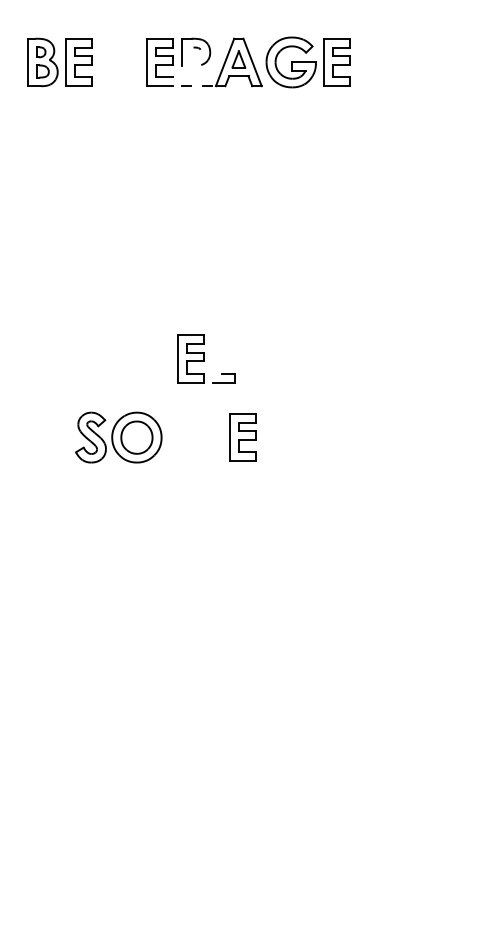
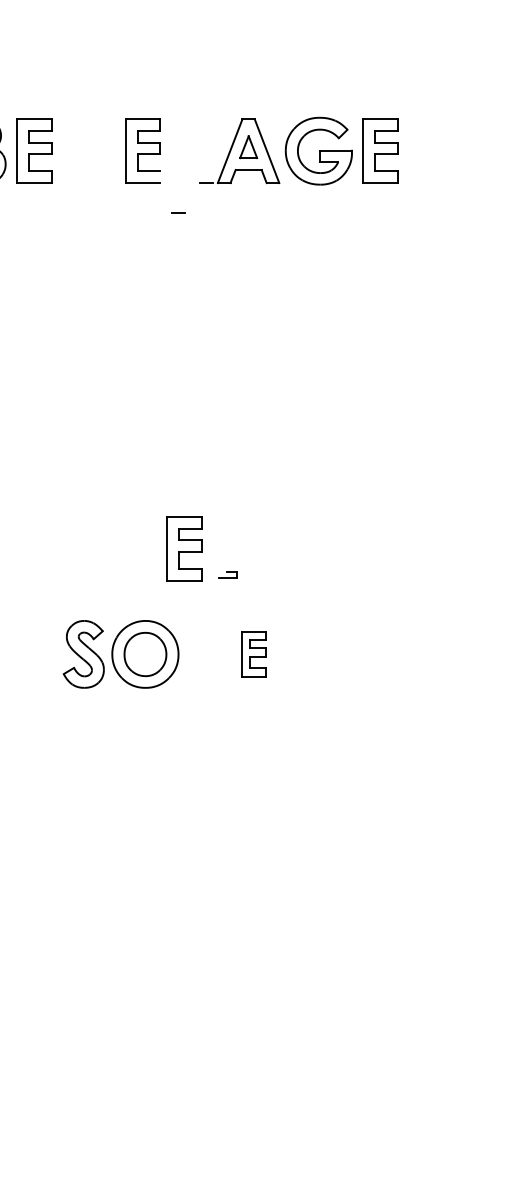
part: (196, 51) -> (191, 136), removed
line: (186, 85) -> (178, 211), moved
part: (223, 378) -> (228, 575), size x0.6
part: (118, 437) -> (120, 654), moved
part: (242, 437) -> (253, 654), size x0.7

